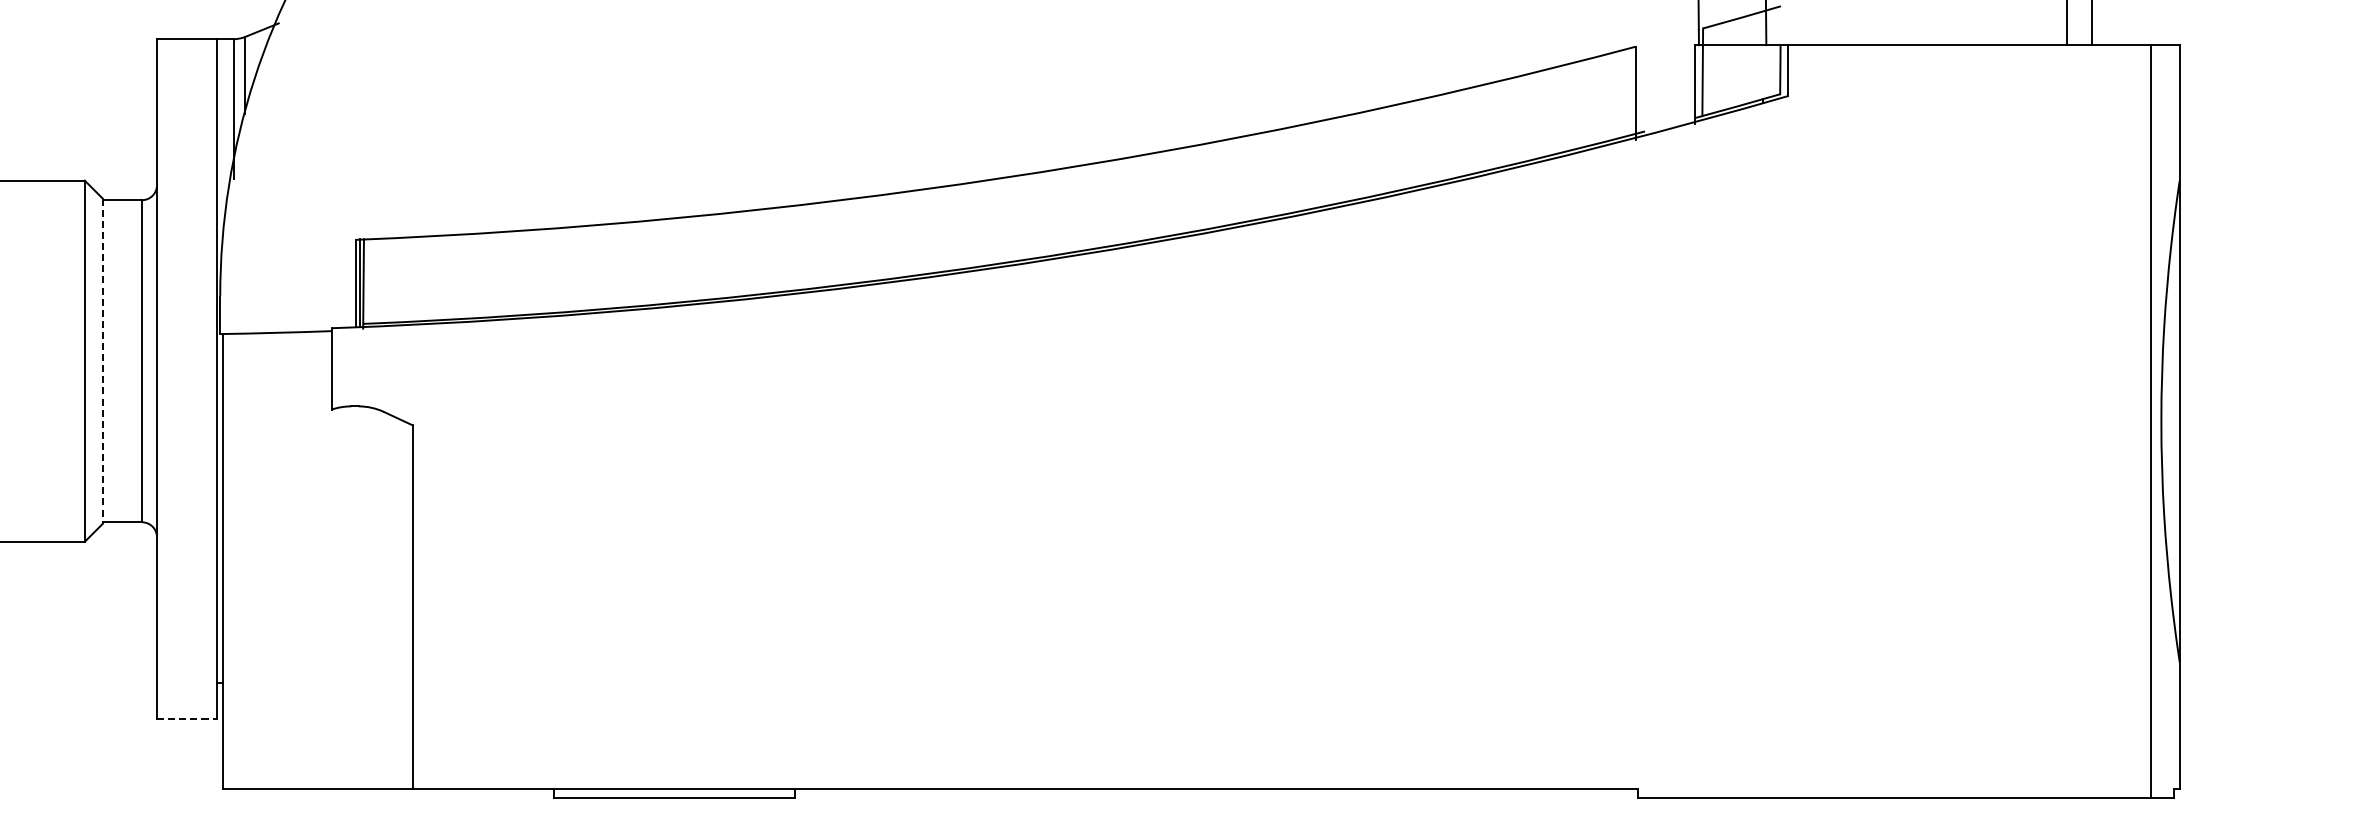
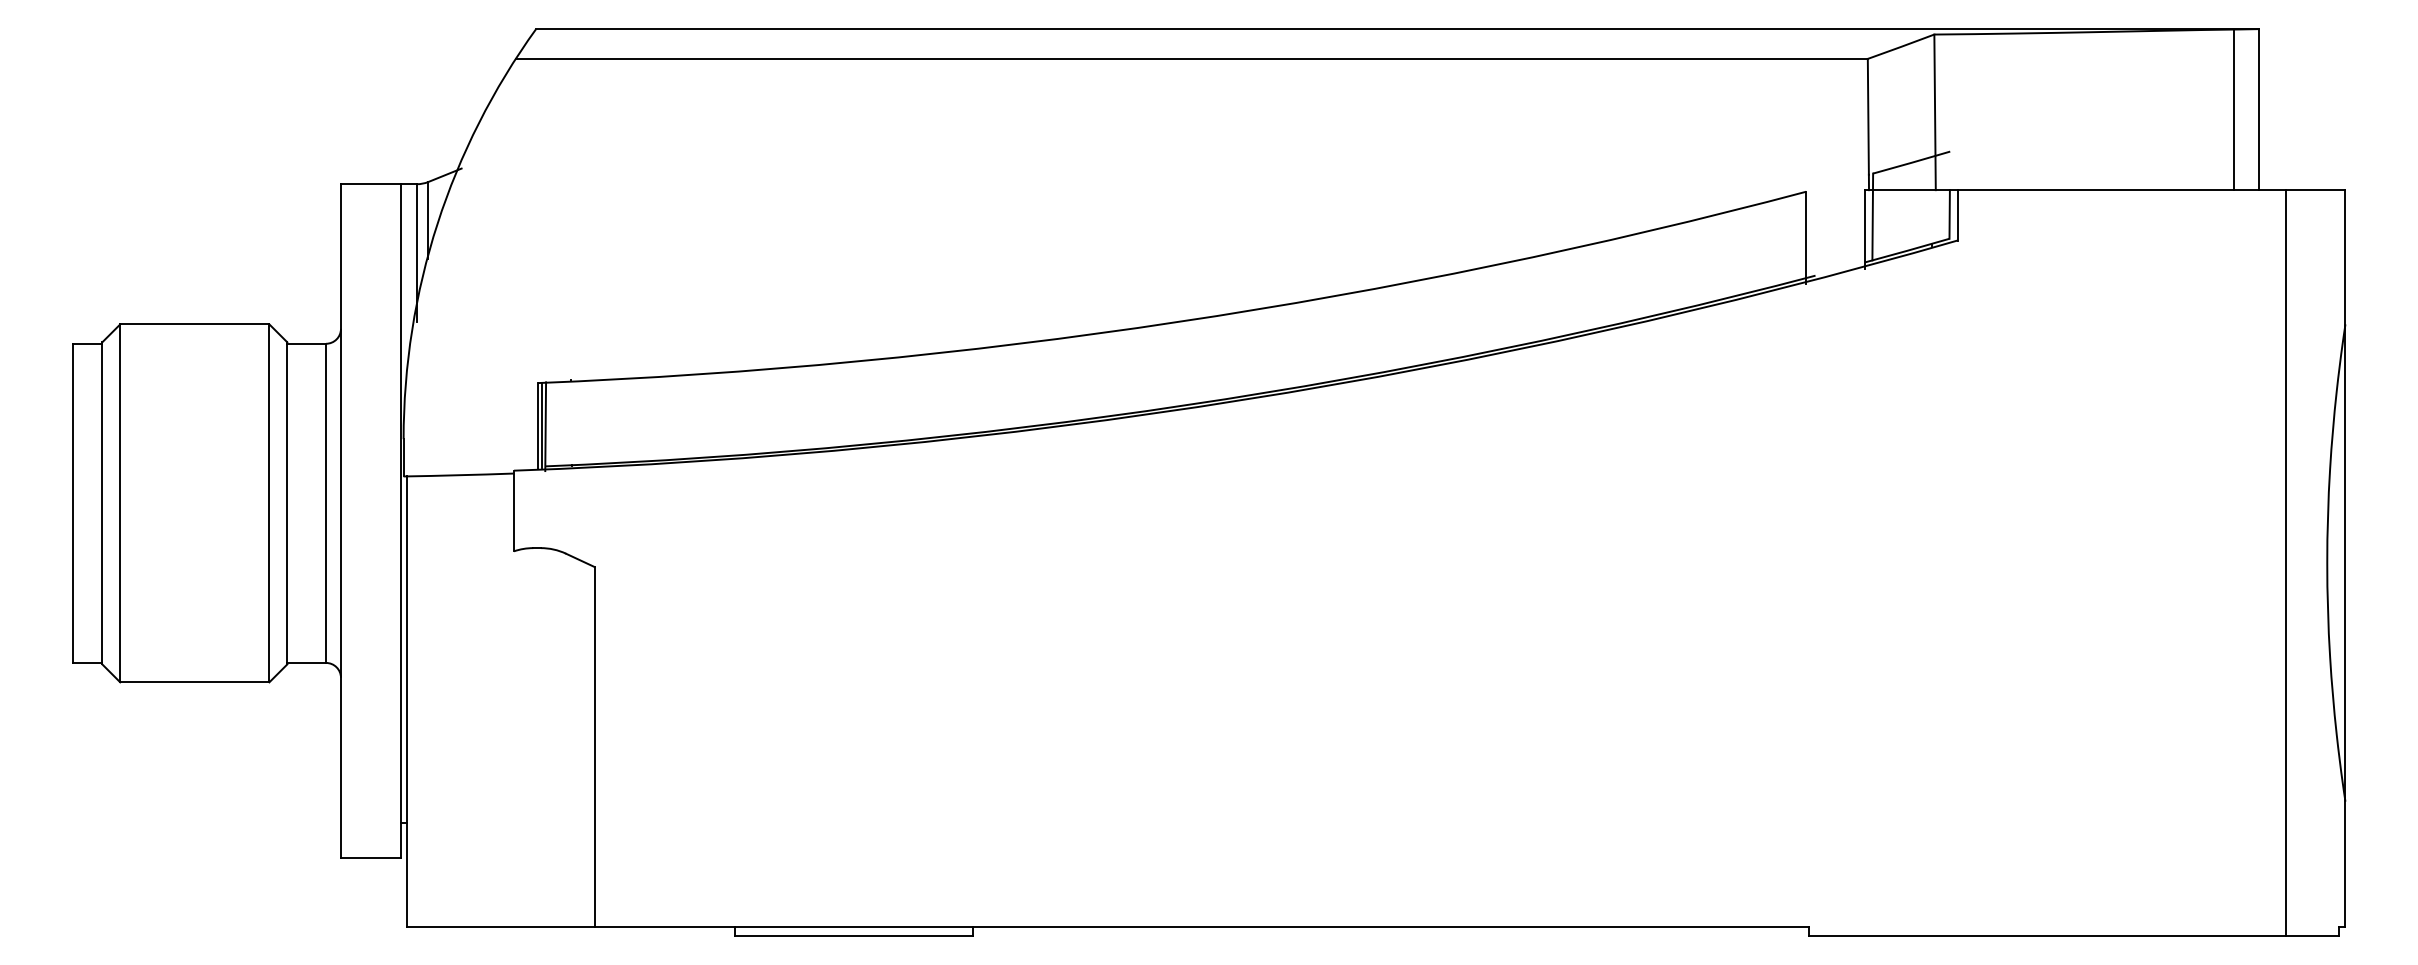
line: (103, 361) -> (287, 503), dashed -> solid
line: (2150, 420) -> (2285, 562), moved
line: (186, 719) -> (370, 858), dashed -> solid

